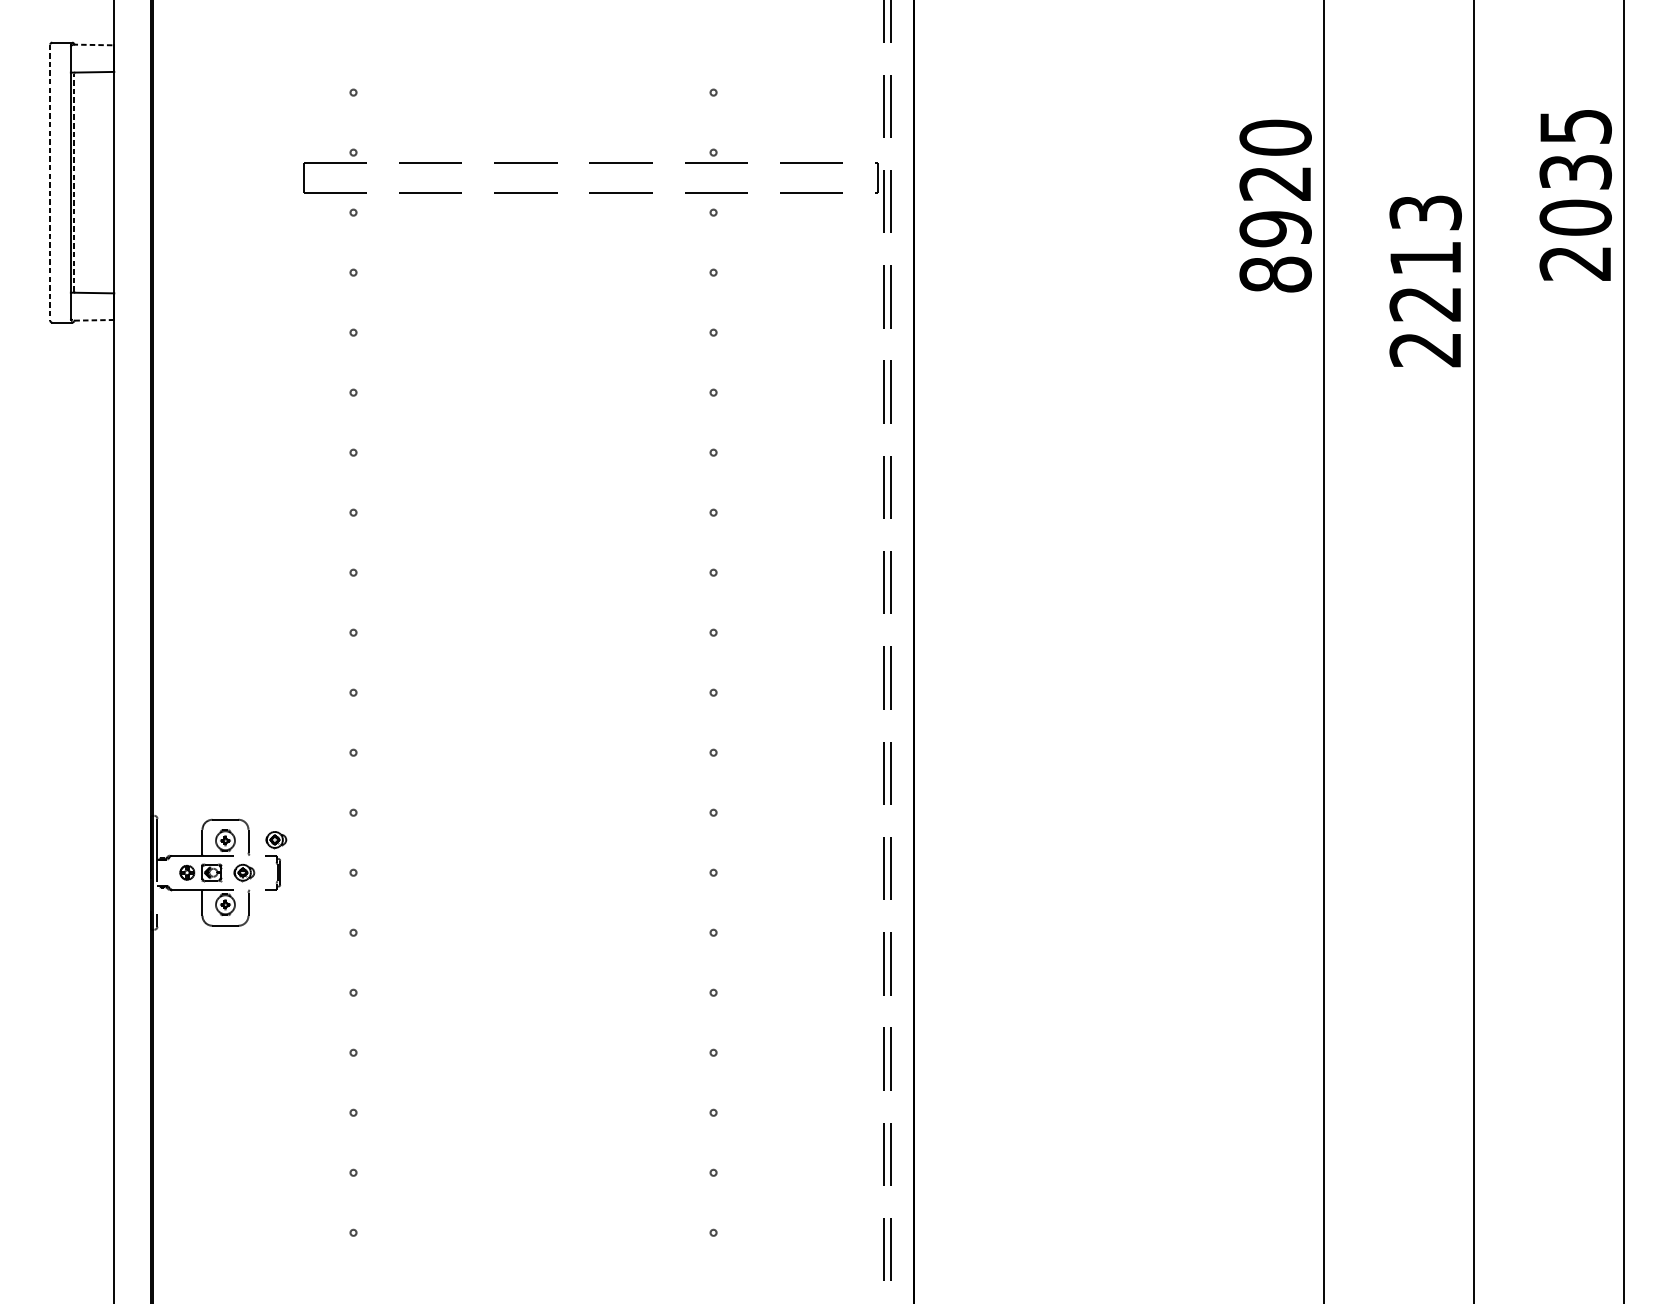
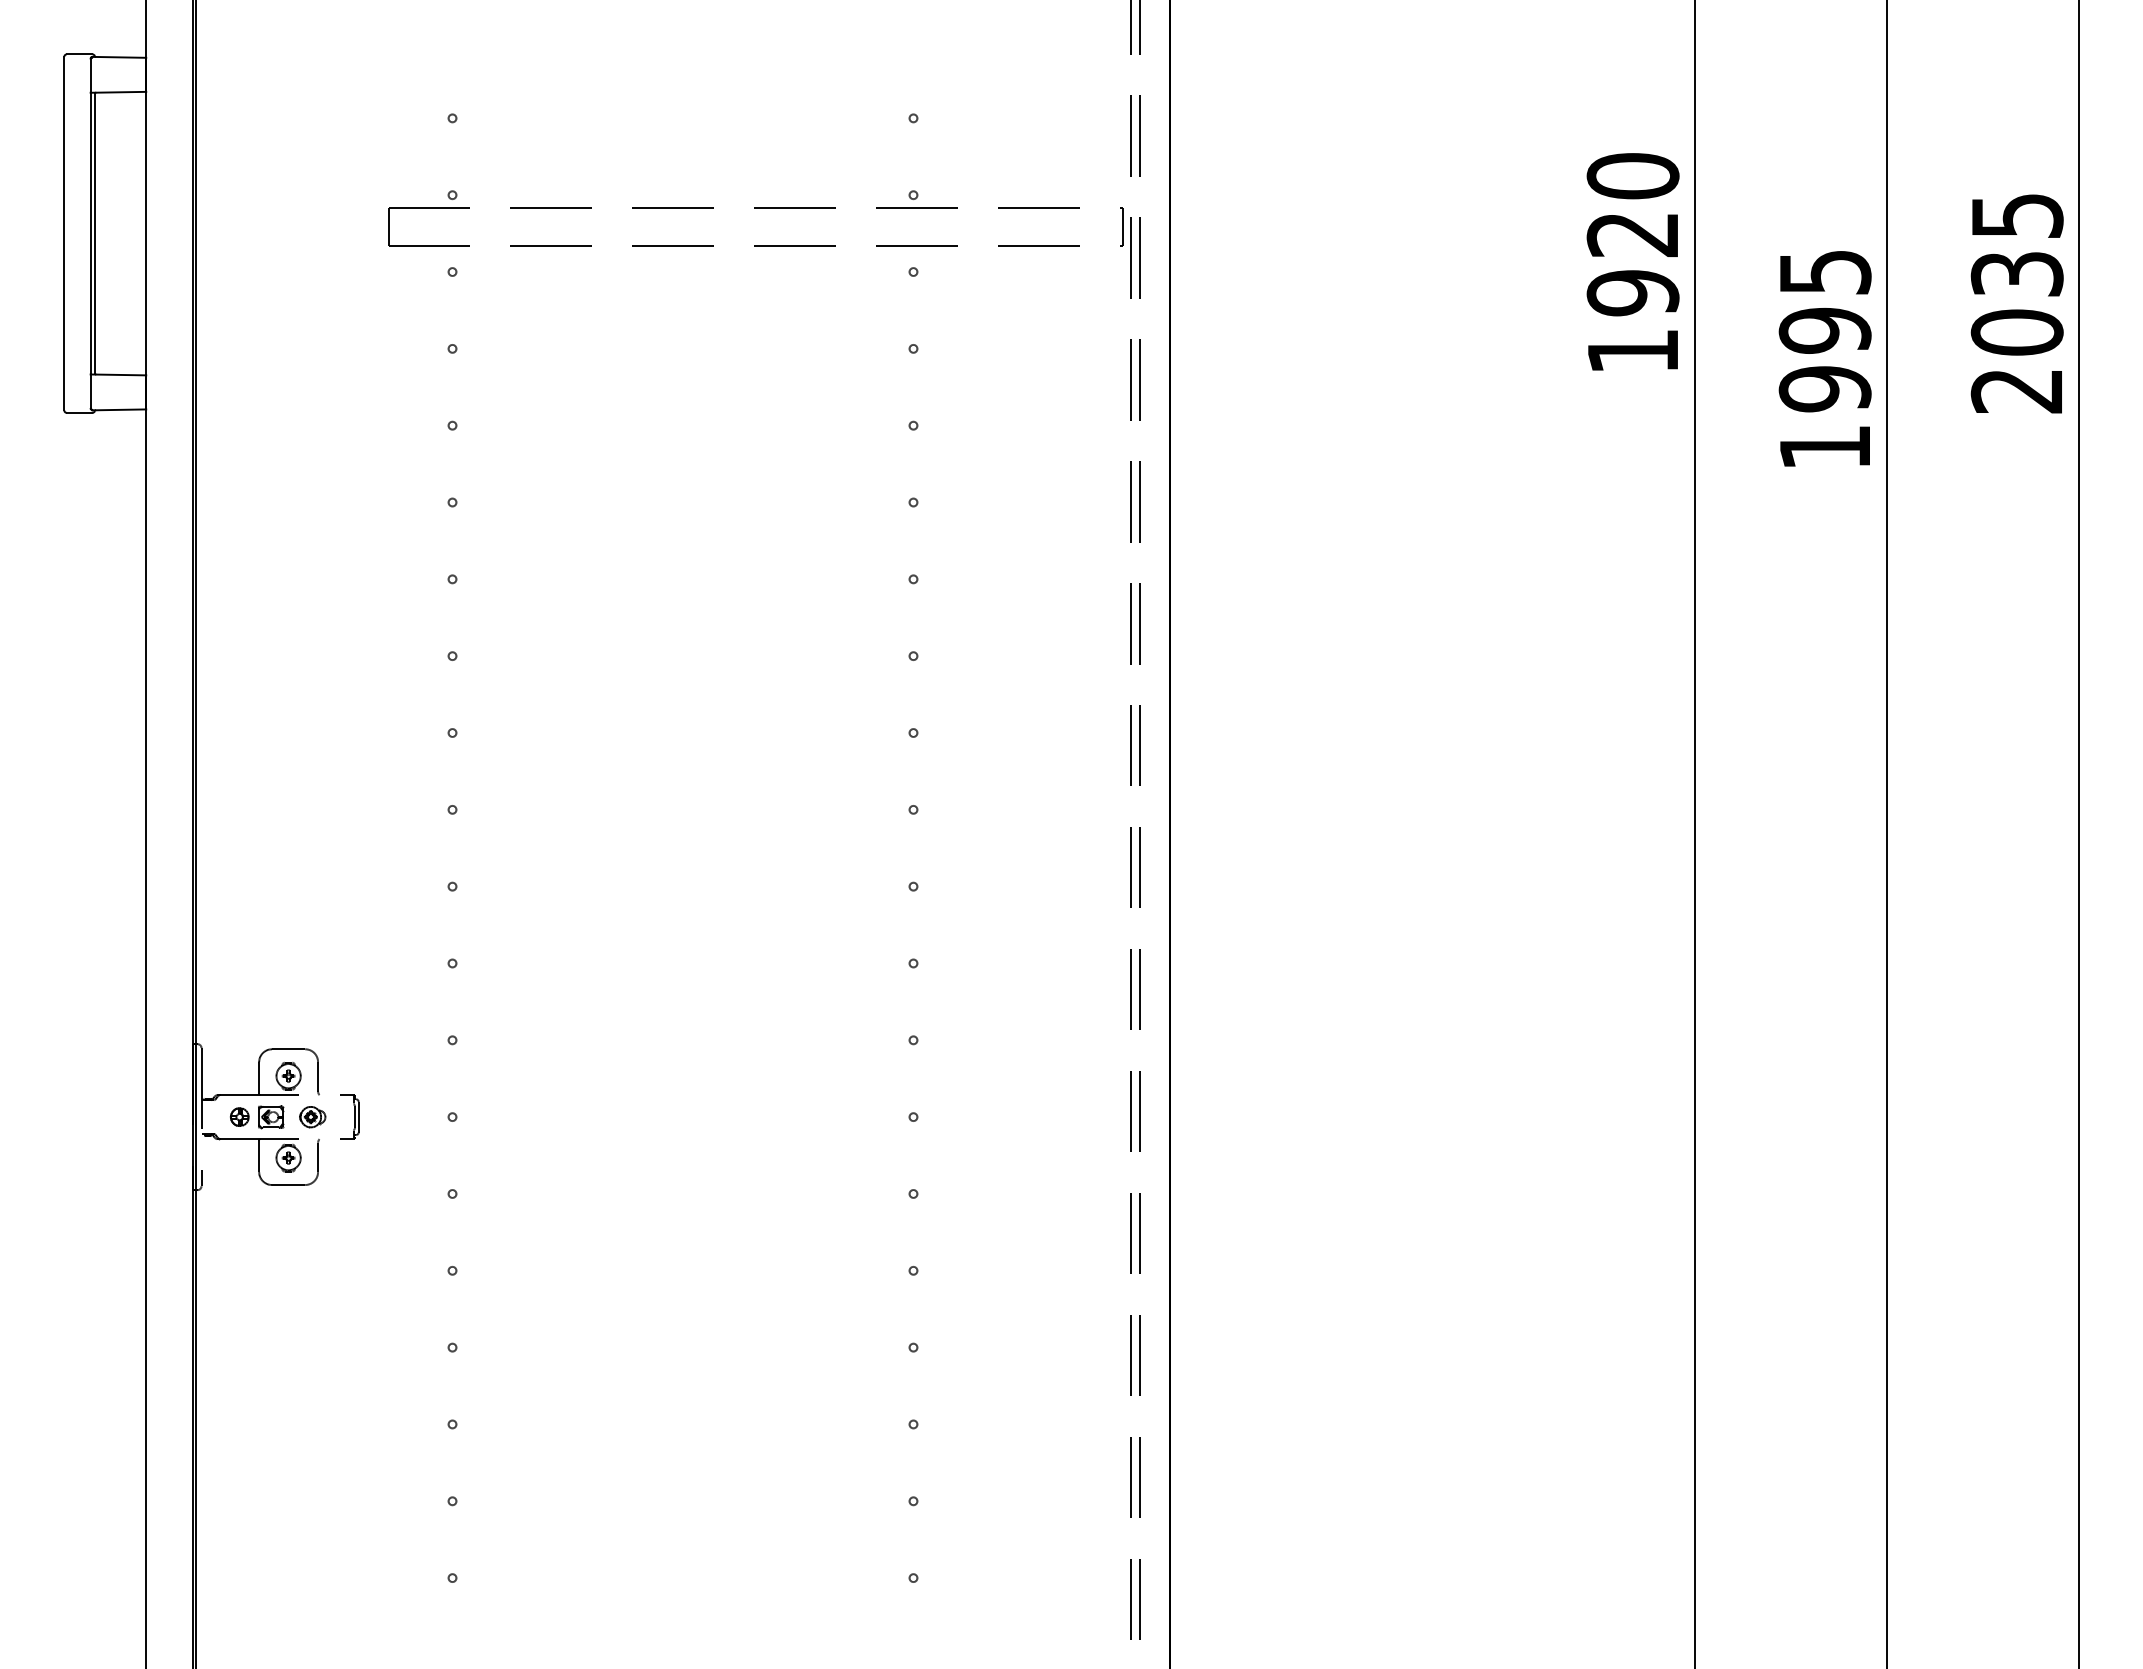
line: (93, 45) -> (119, 57), dashed -> solid
line: (50, 182) -> (64, 233), dashed -> solid
line: (74, 182) -> (95, 233), dashed -> solid
text: (1575, 195) -> (2016, 303), moved
text: (1275, 274) -> (1632, 351), 8920 -> 1920
text: (1425, 280) -> (1824, 359), 2213 -> 1995
line: (93, 320) -> (119, 409), dashed -> solid
part: (276, 840) -> (353, 1075), removed

